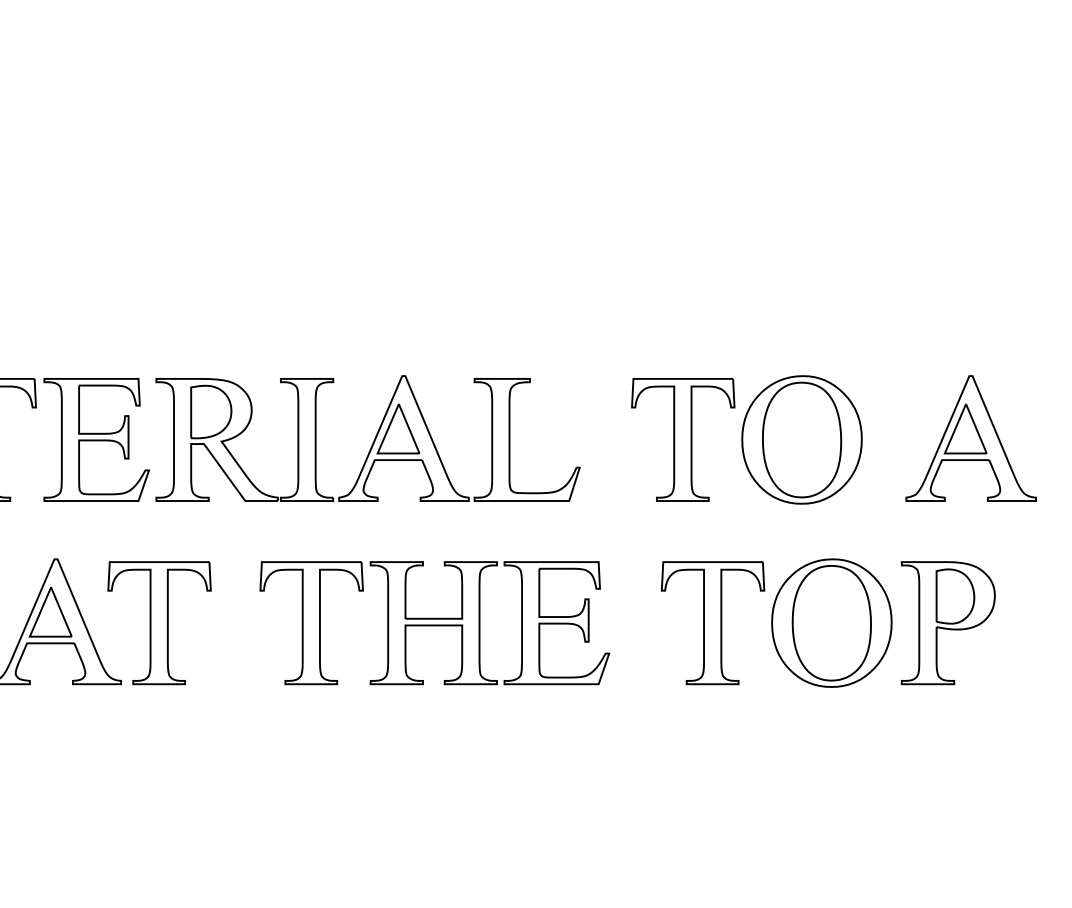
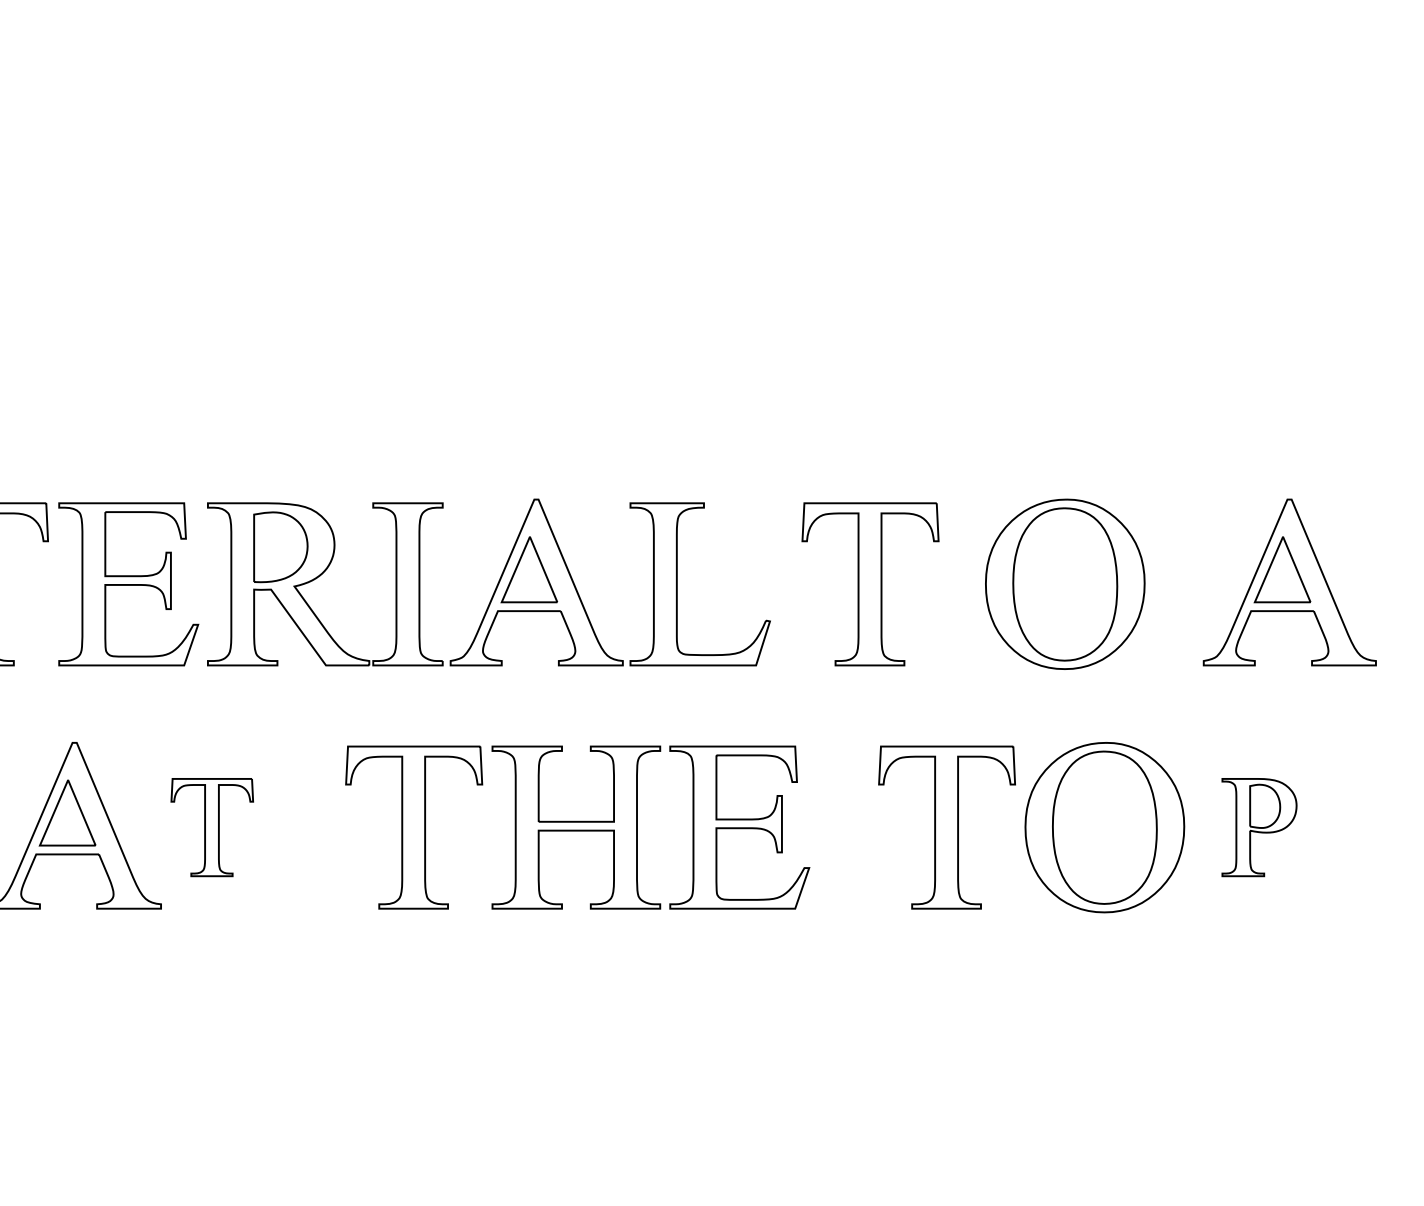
part: (683, 440) -> (870, 584), moved
part: (159, 623) -> (212, 827), size x0.6
part: (948, 623) -> (1259, 827), size x0.6

